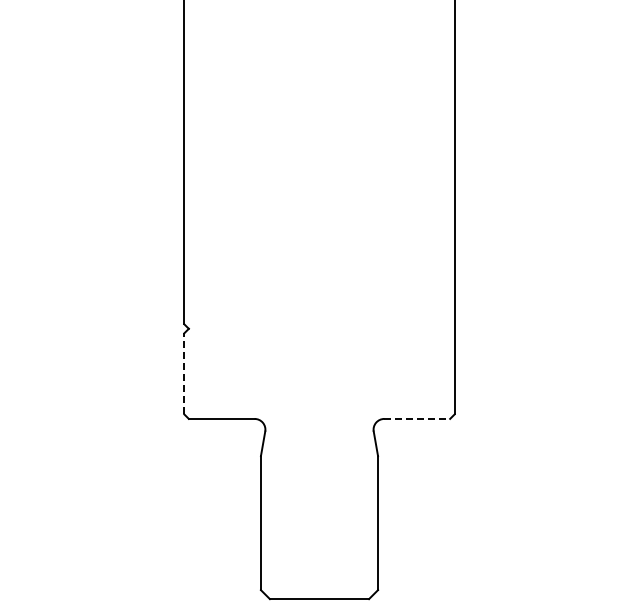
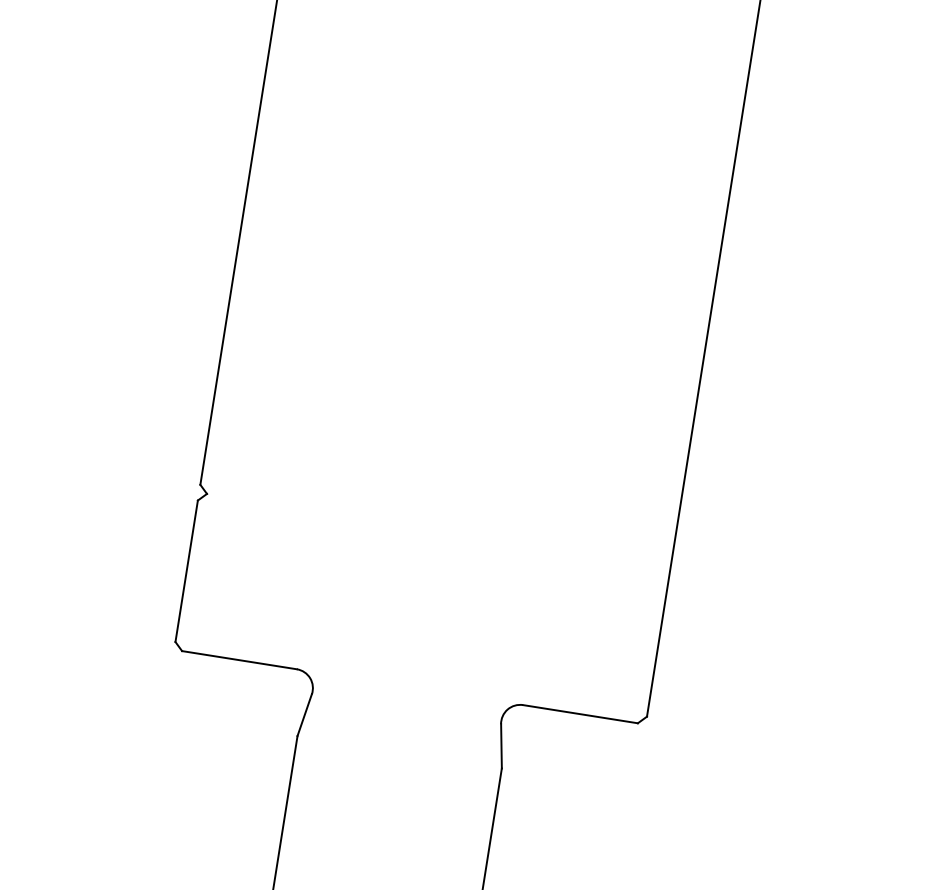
line: (184, 373) -> (187, 570), dashed -> solid
line: (417, 418) -> (581, 713), dashed -> solid

